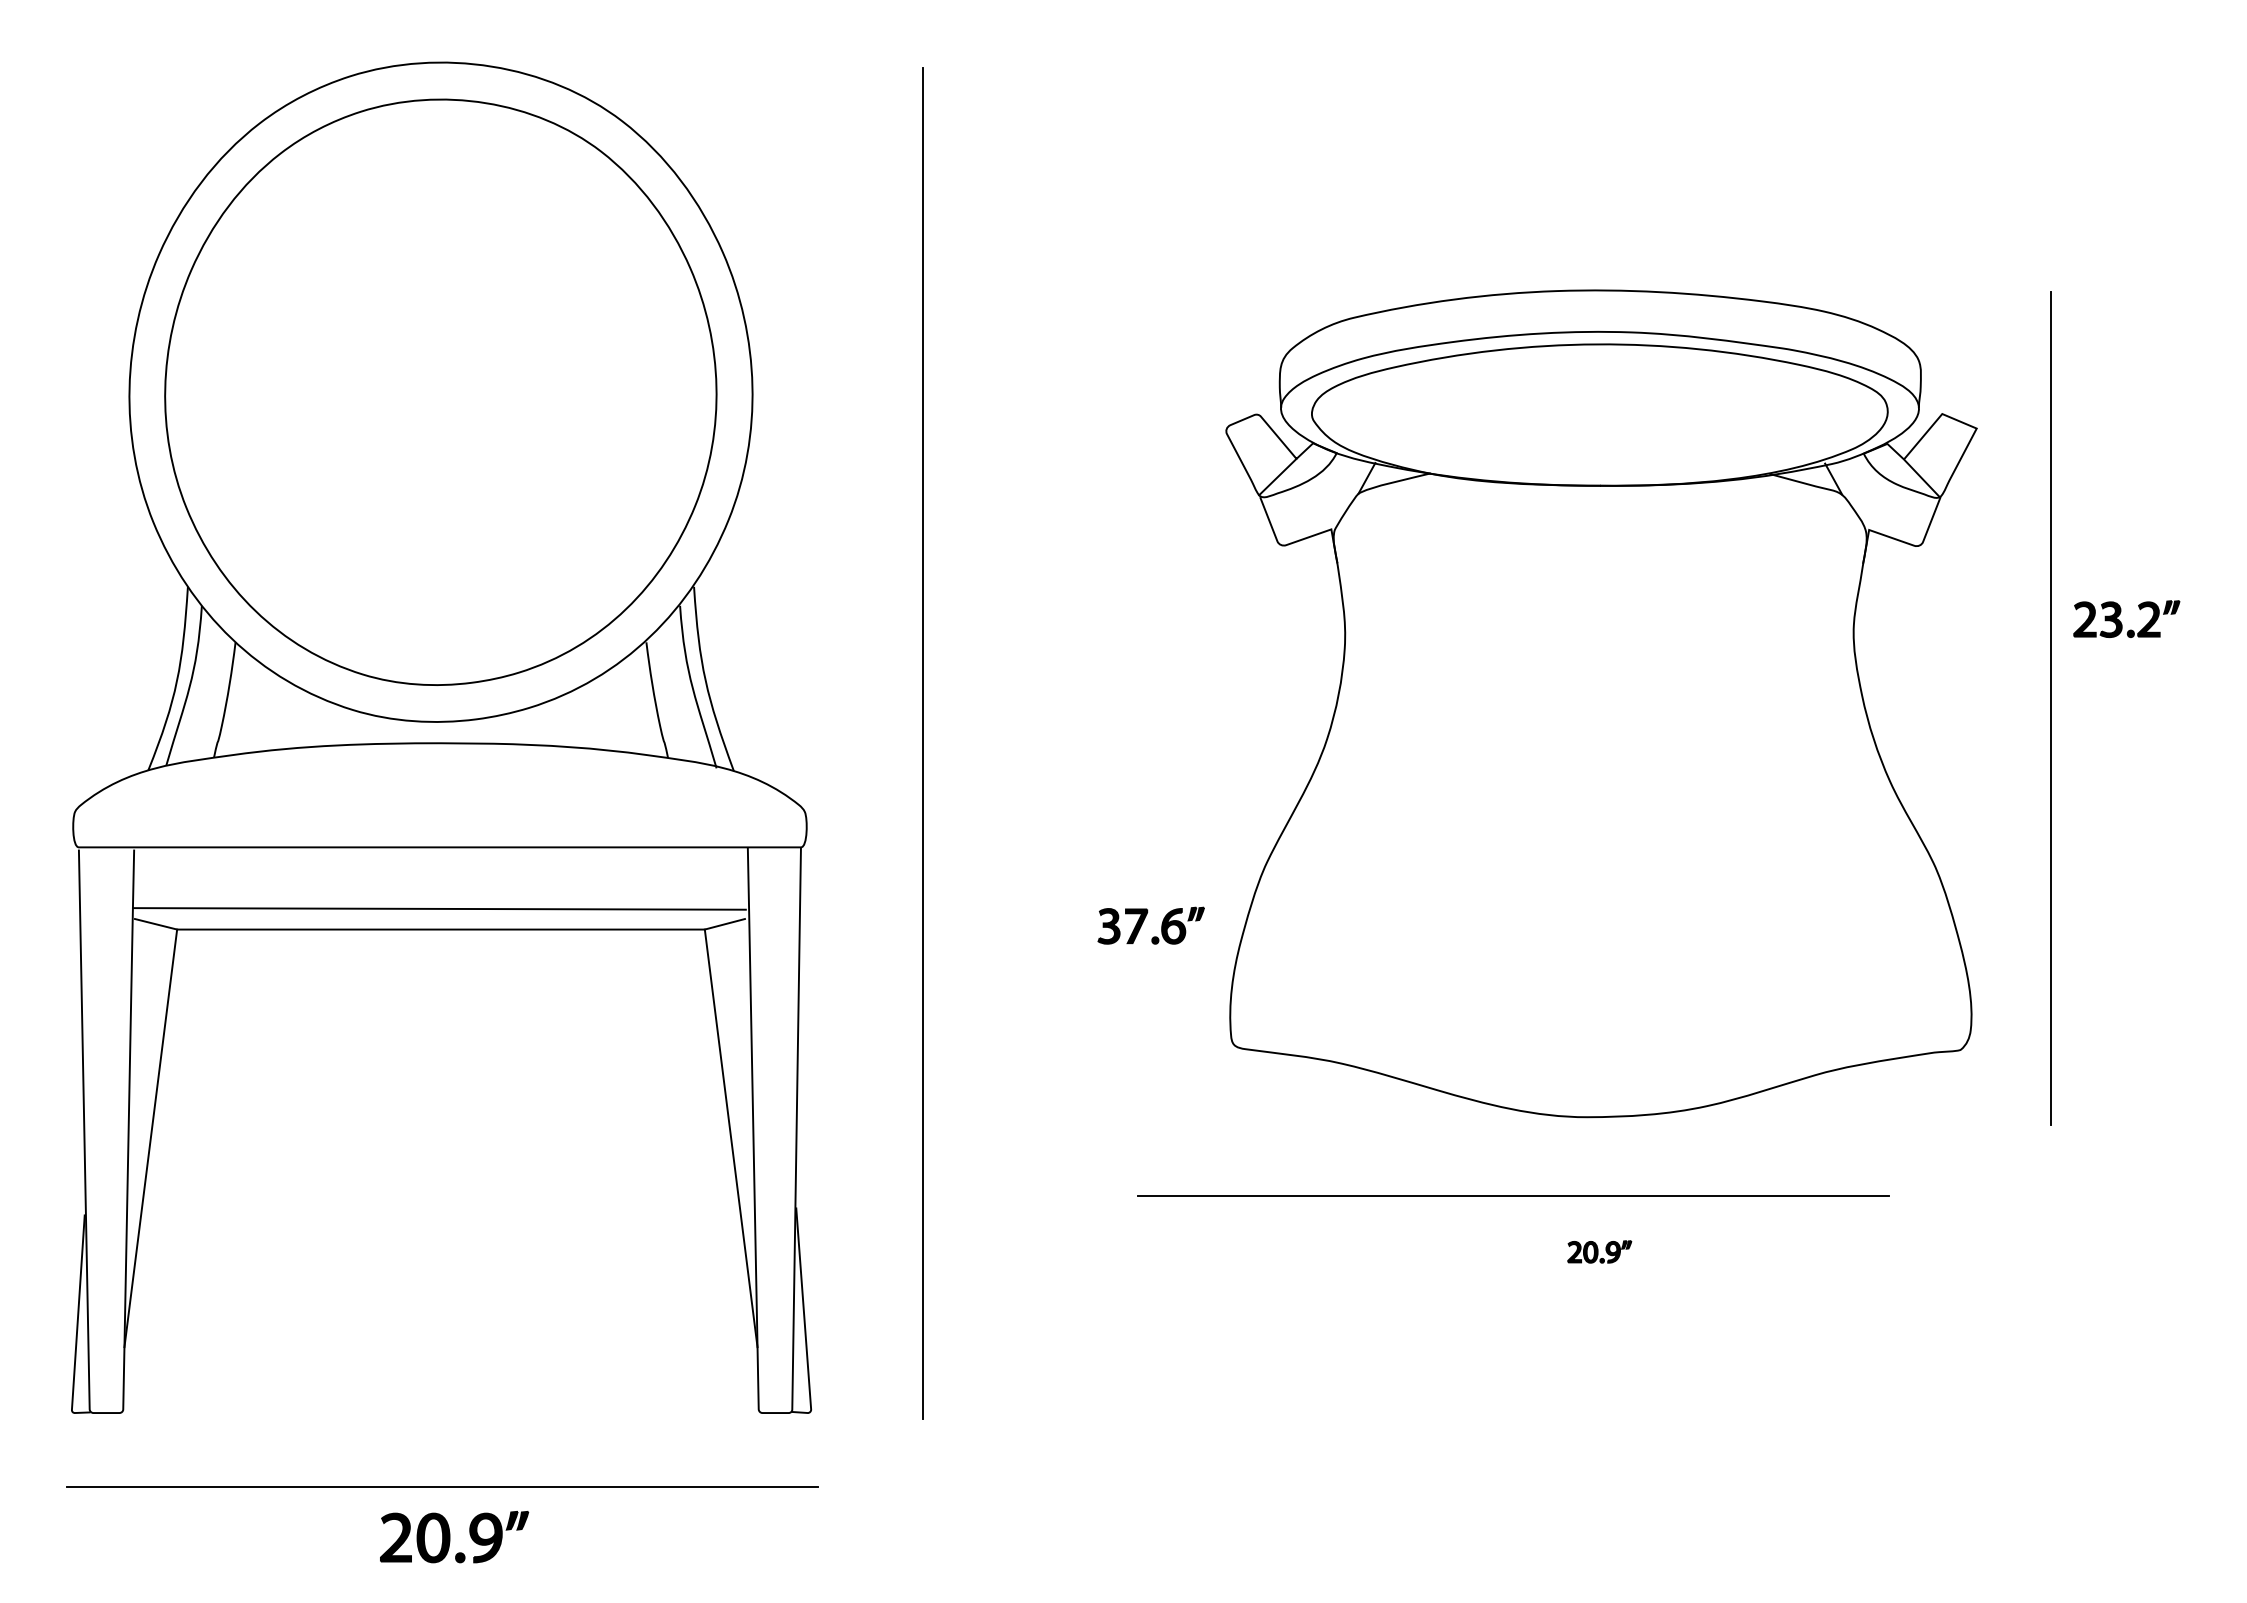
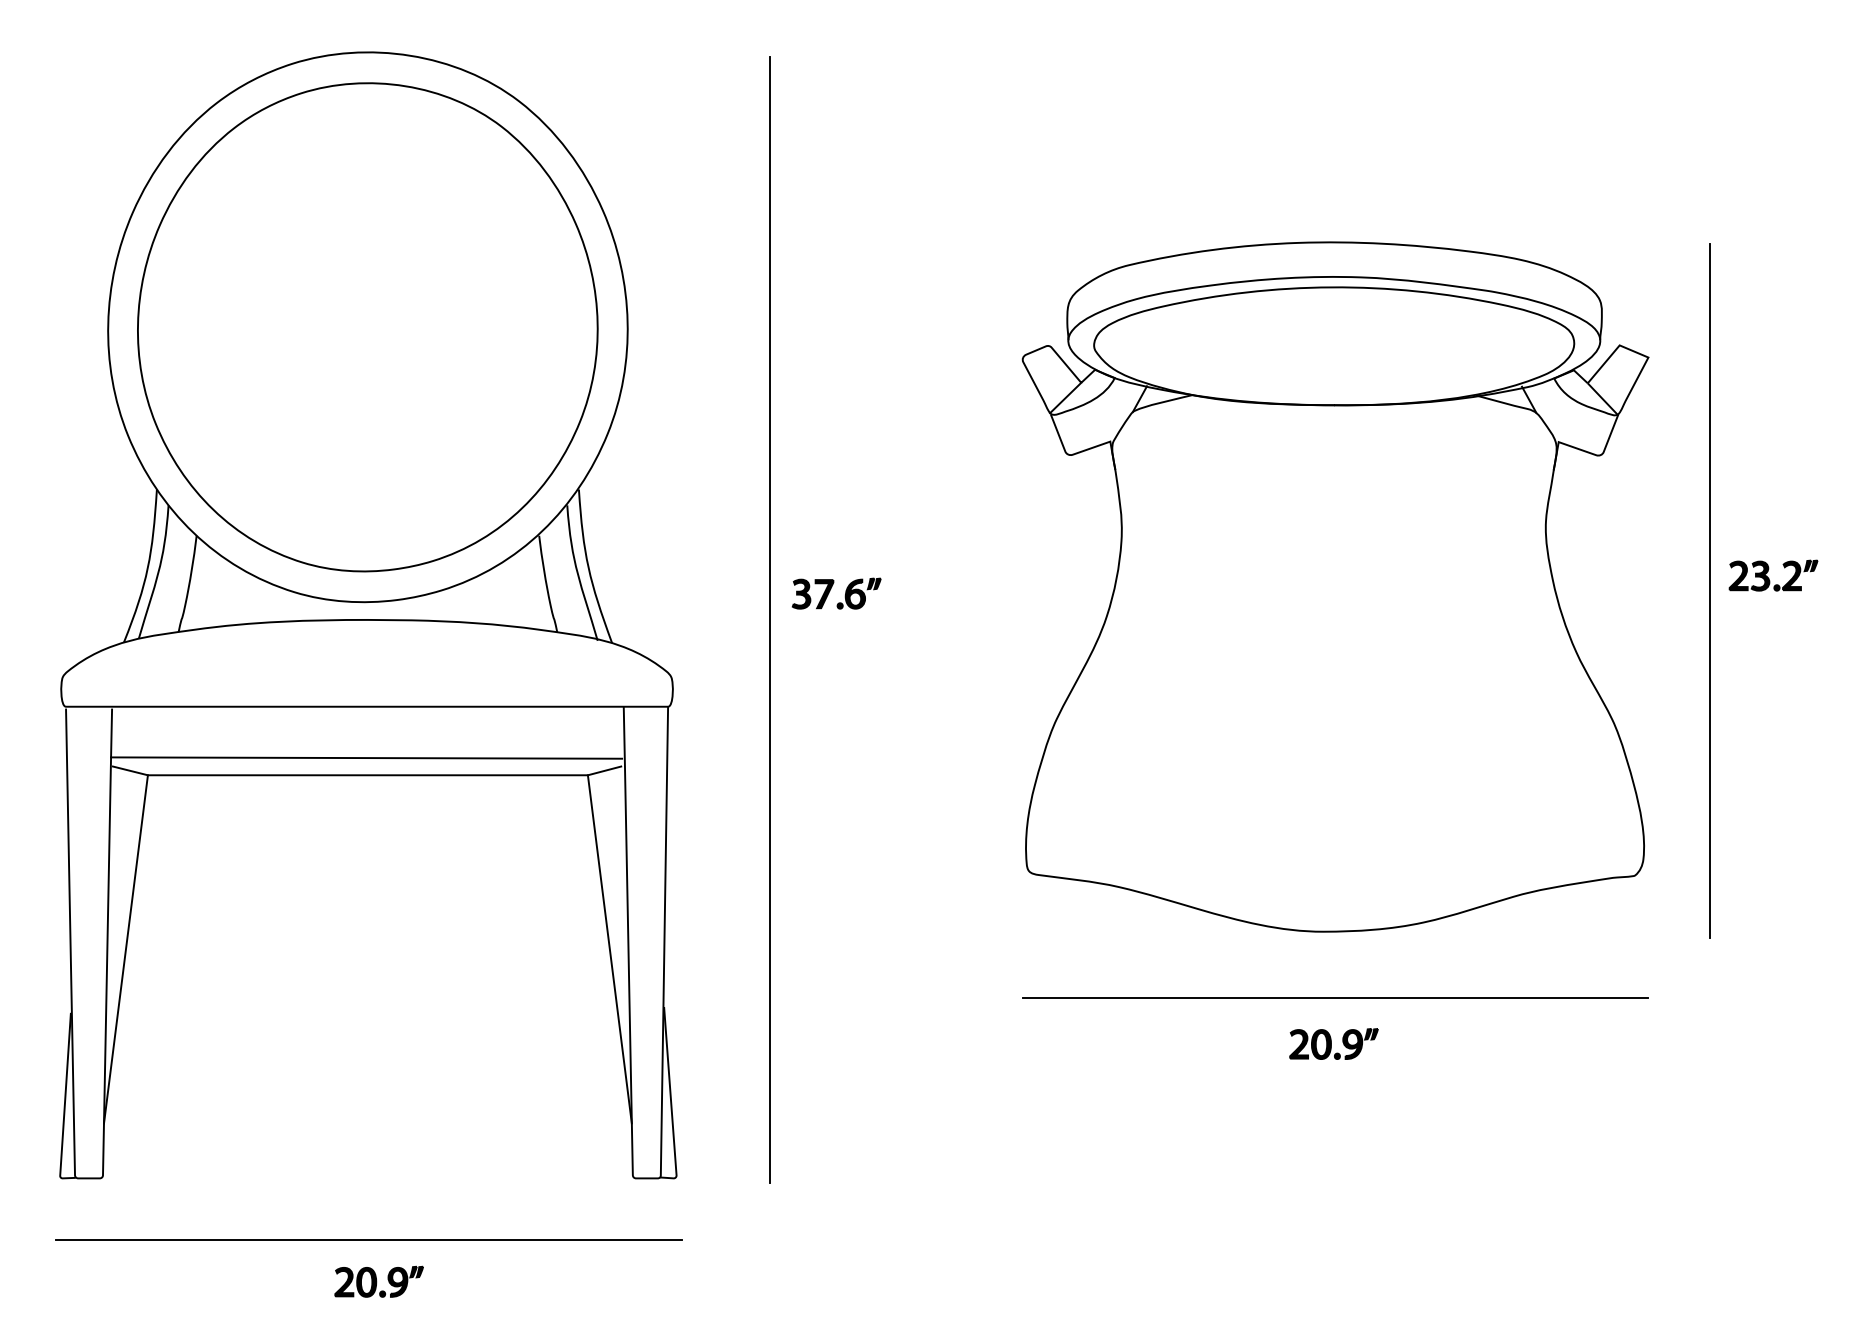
part: (2121, 622) -> (1769, 578), moved
part: (1143, 922) -> (830, 590), moved
line: (1513, 1195) -> (1335, 997), moved
part: (1599, 1251) -> (1333, 1043), size x1.67
part: (454, 1536) -> (379, 1281), size x0.71

